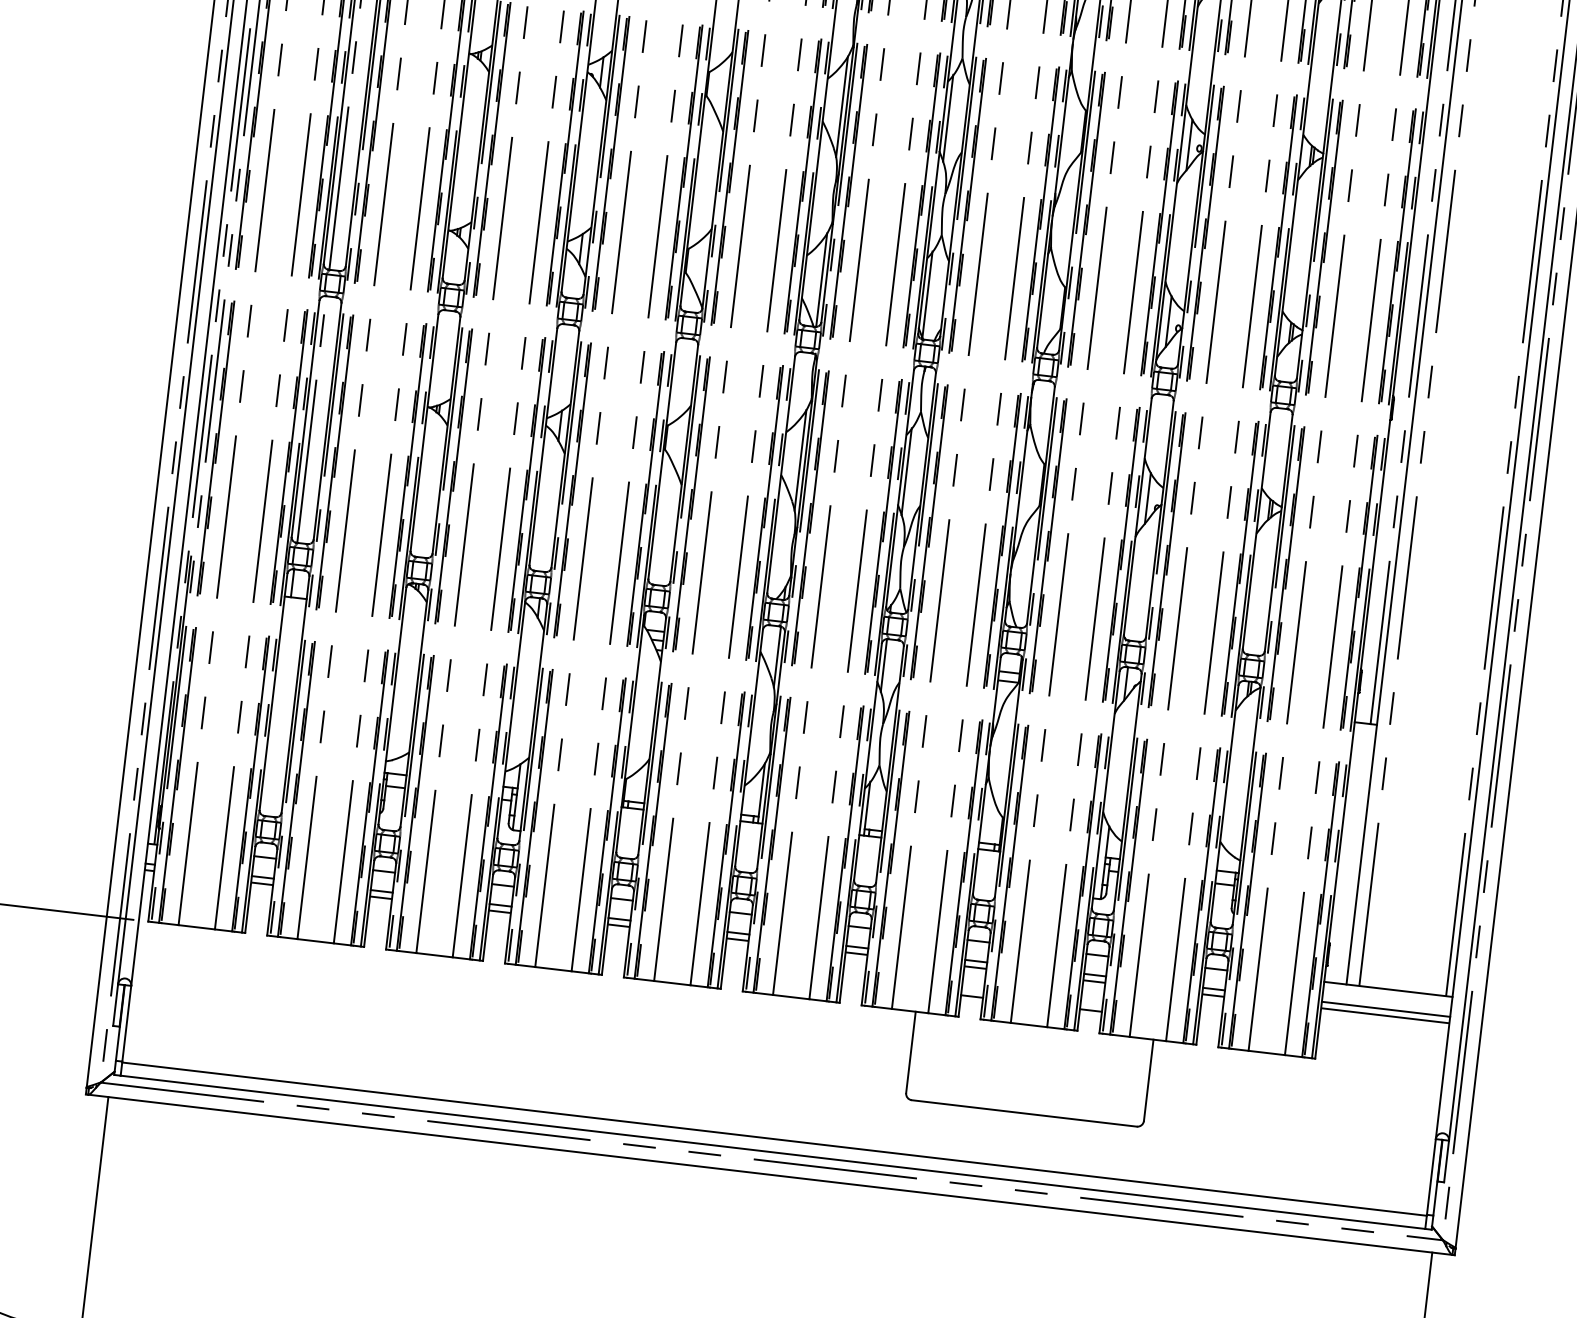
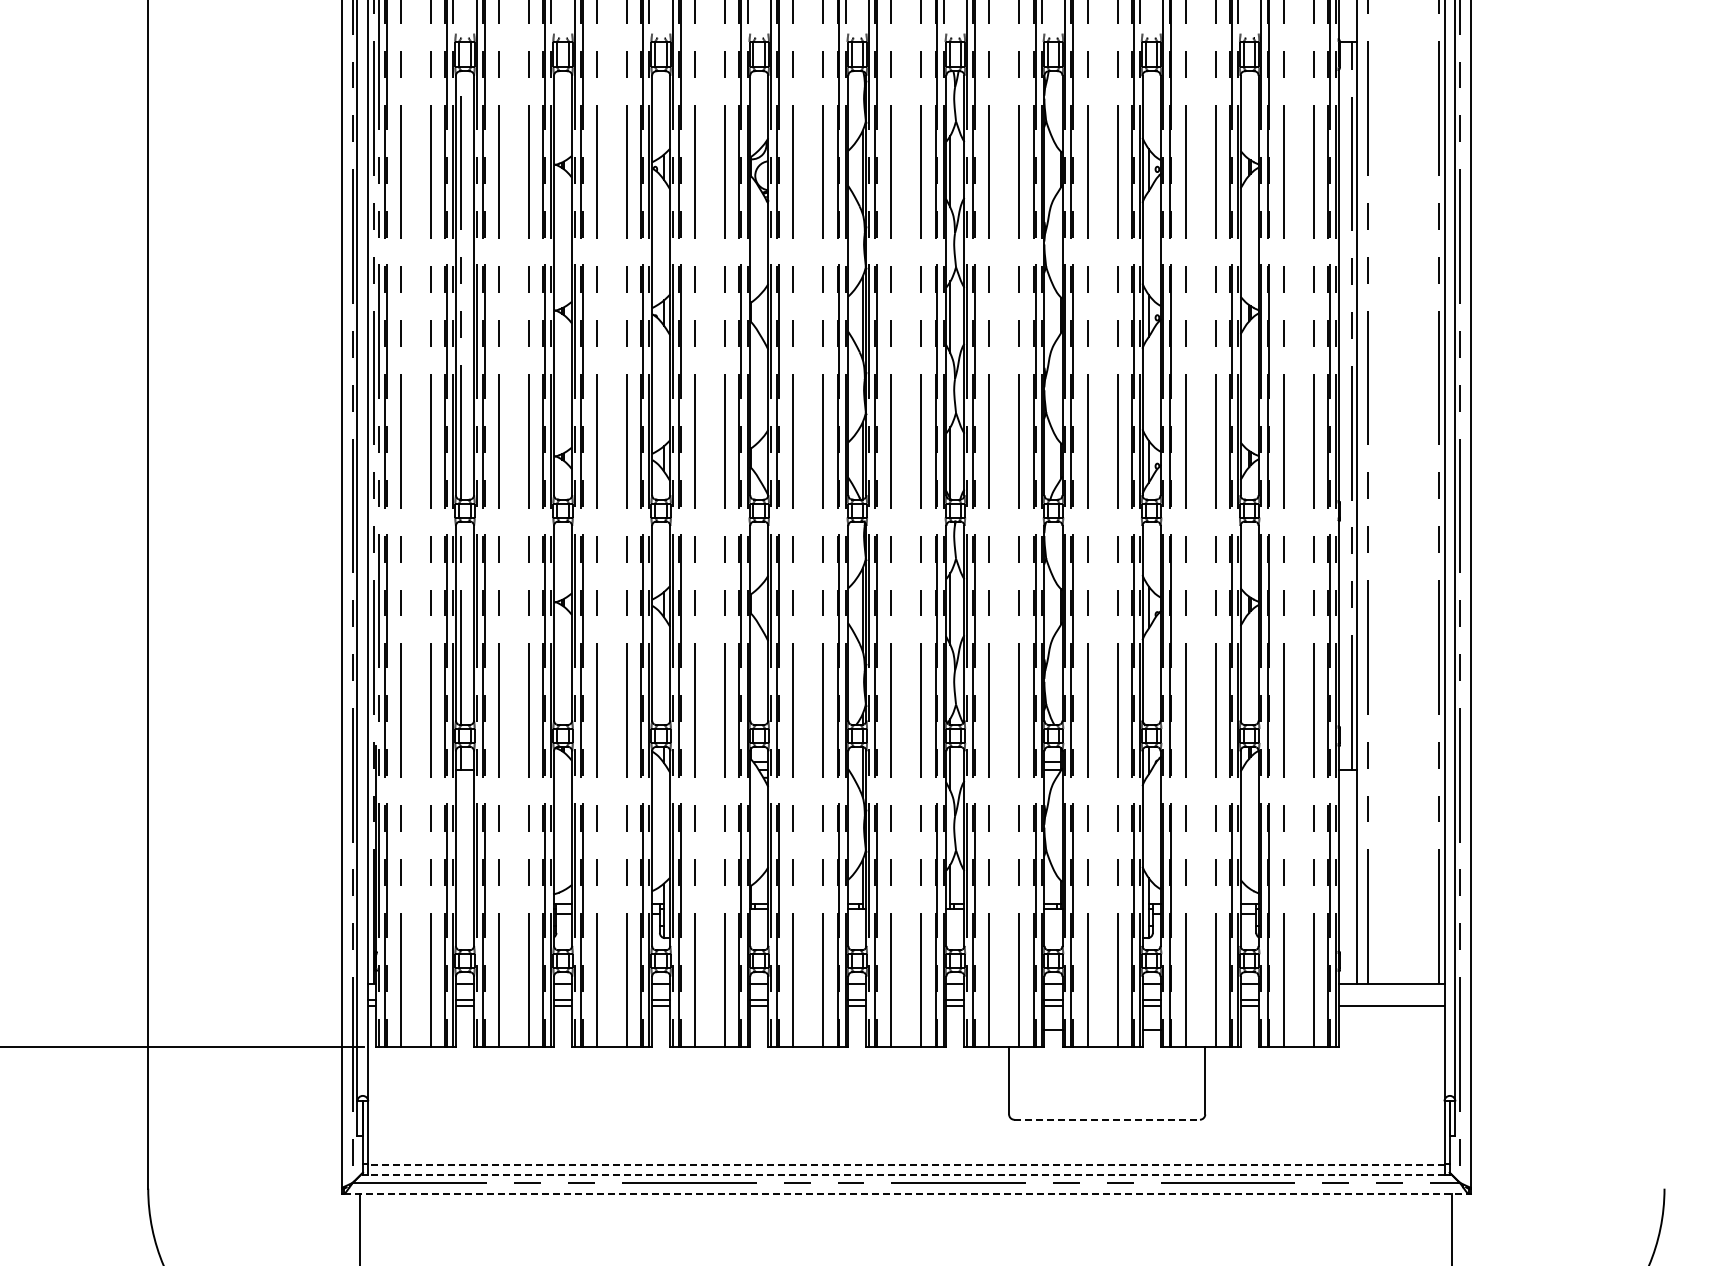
line: (1385, 1009) -> (1391, 1000), removed
line: (1024, 1113) -> (1107, 1119), solid -> dashed
line: (773, 1138) -> (905, 1164), solid -> dashed
line: (771, 1152) -> (905, 1175), solid -> dashed
line: (770, 1174) -> (906, 1193), solid -> dashed

